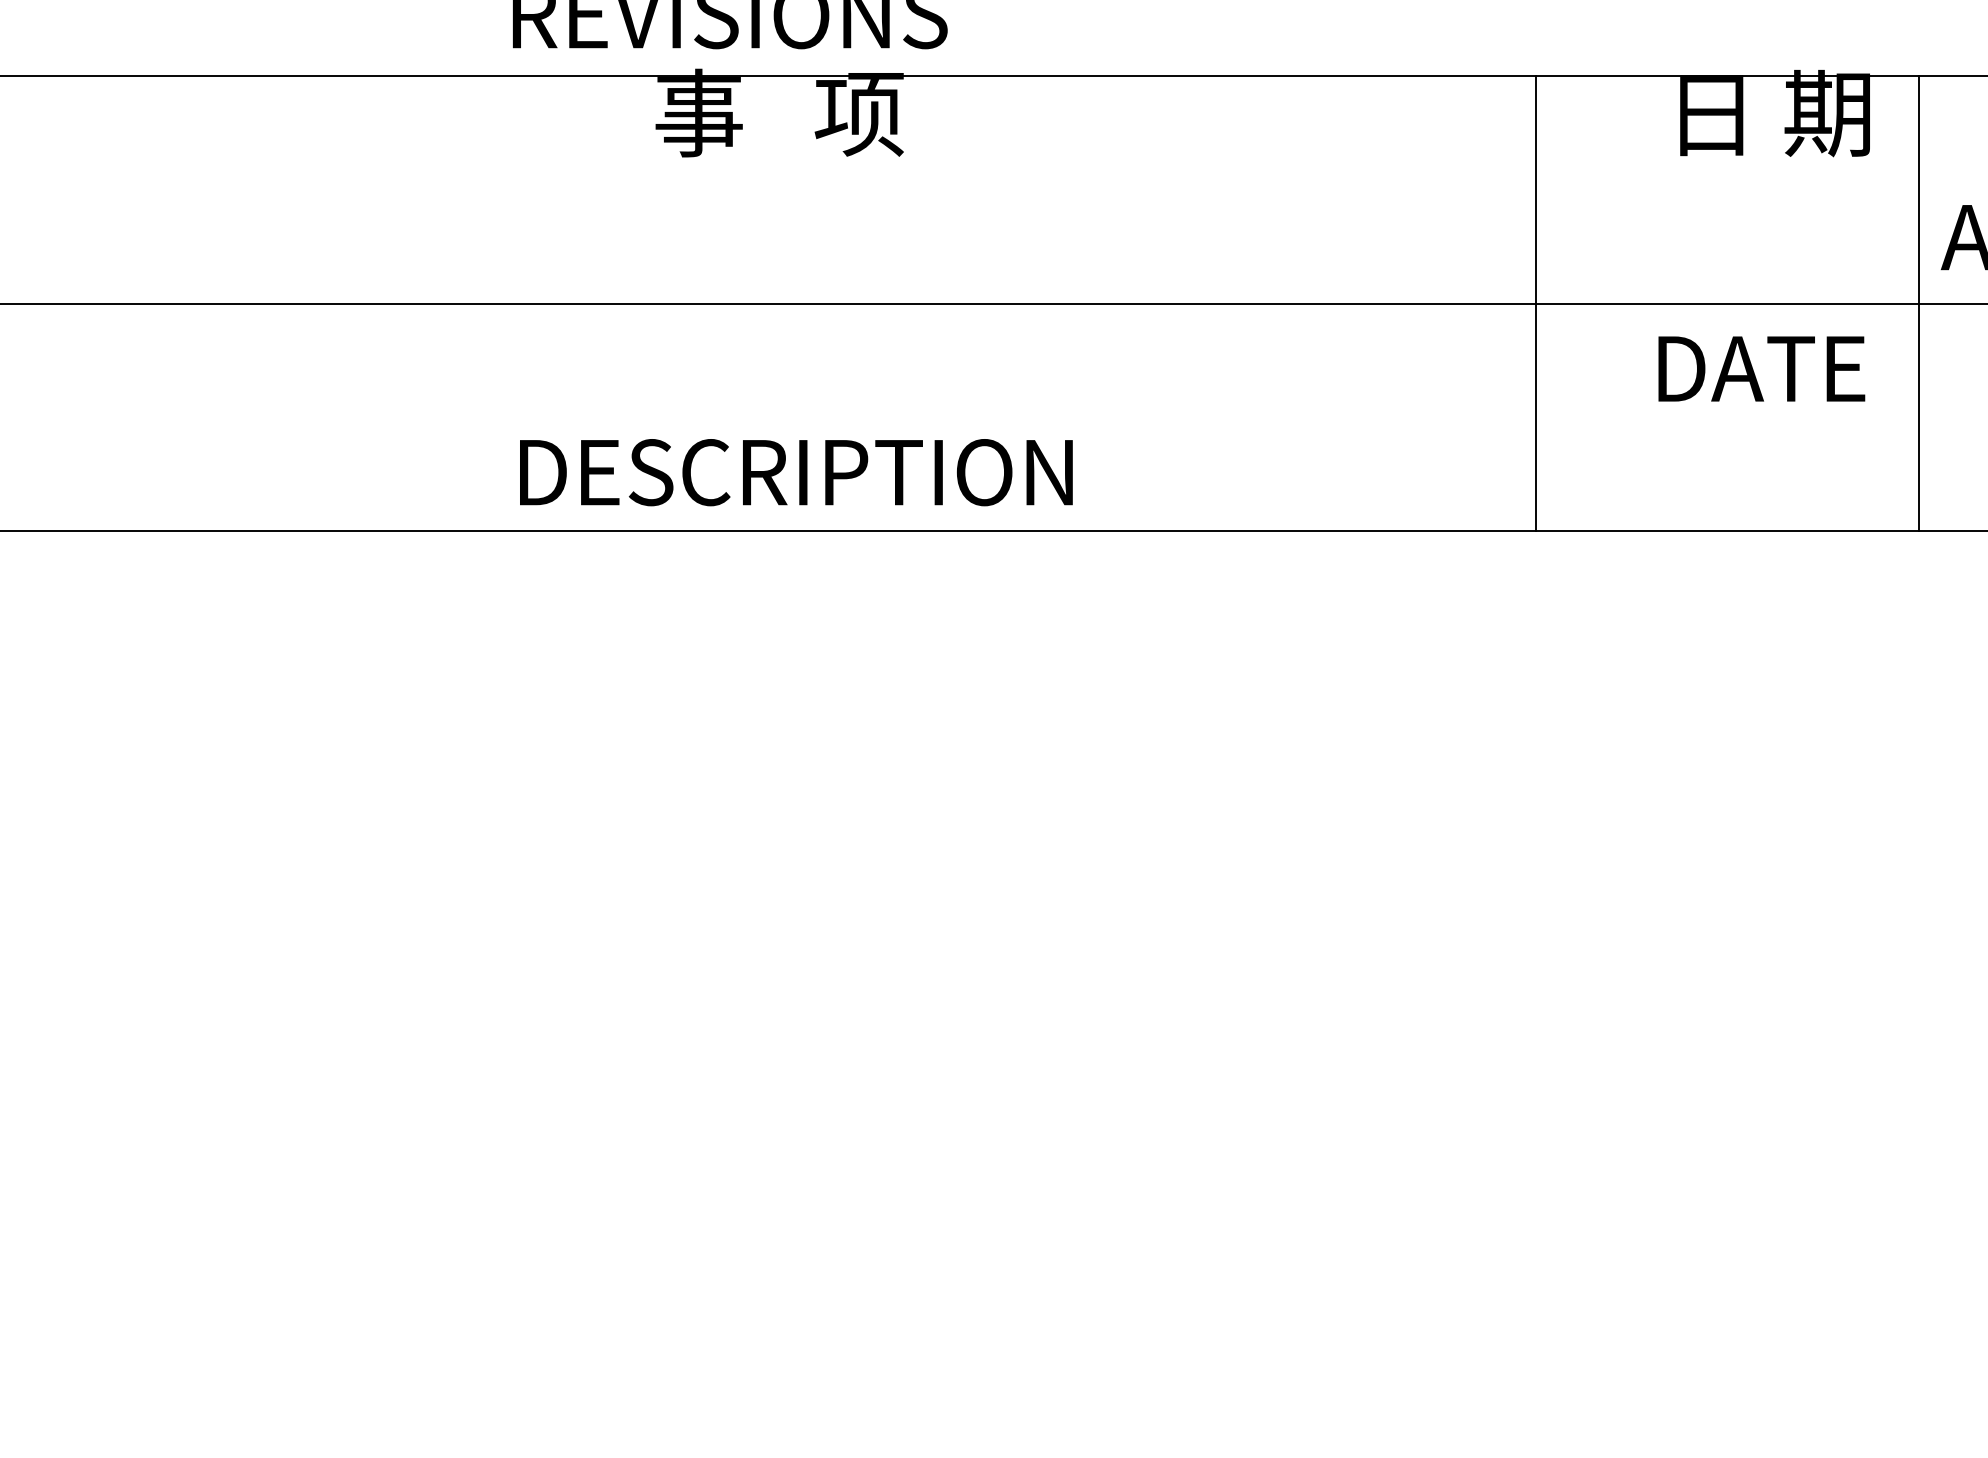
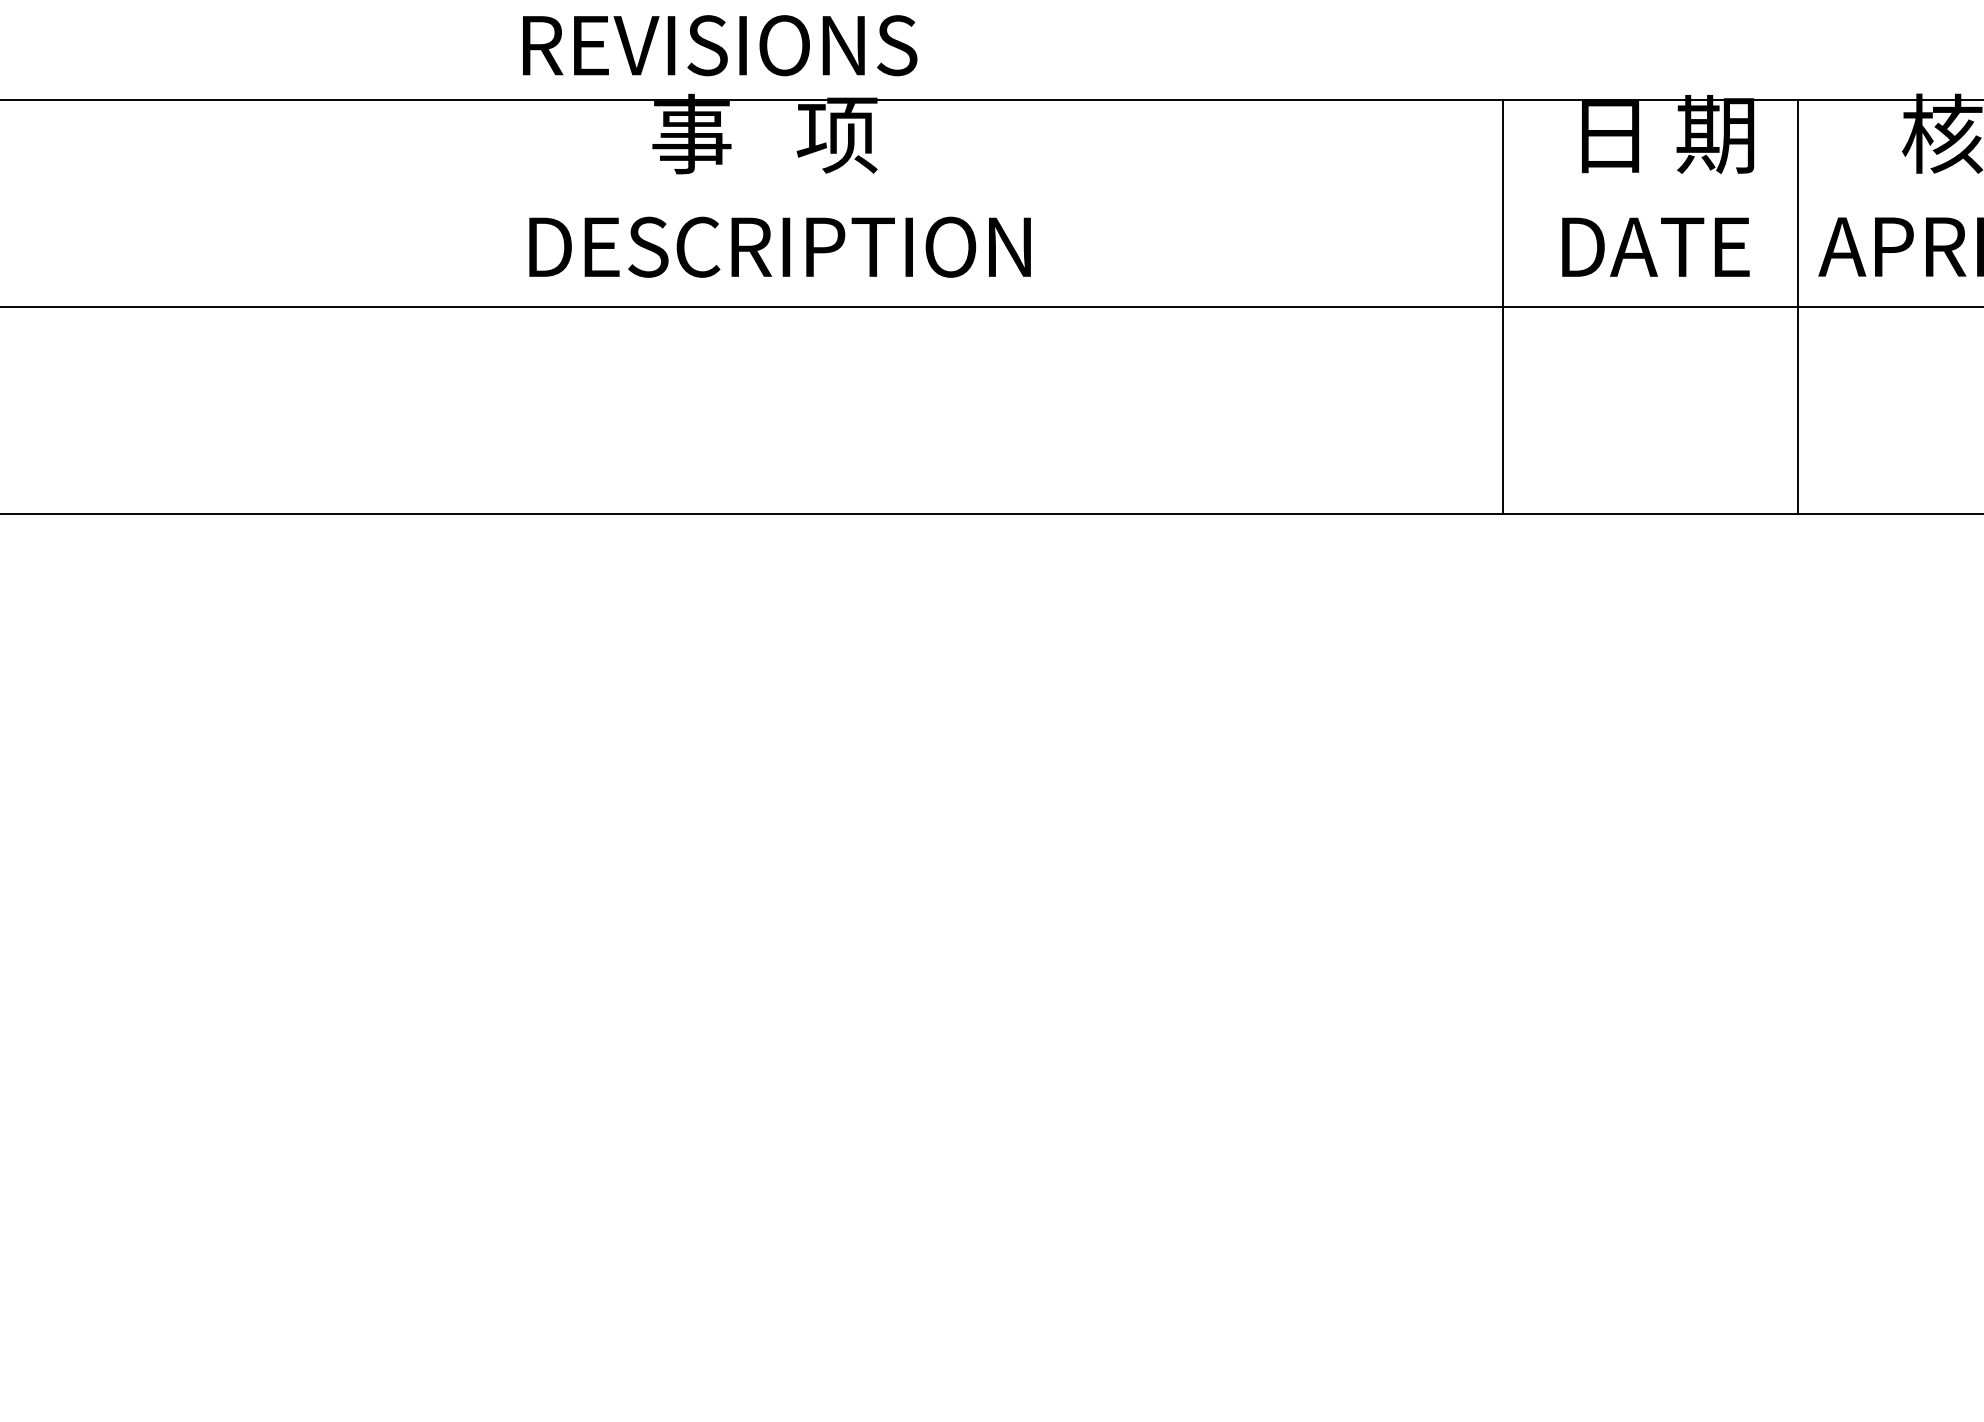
line: (1536, 303) -> (1503, 306), moved
text: (1761, 368) -> (1655, 246), moved
text: (795, 471) -> (779, 246), moved

